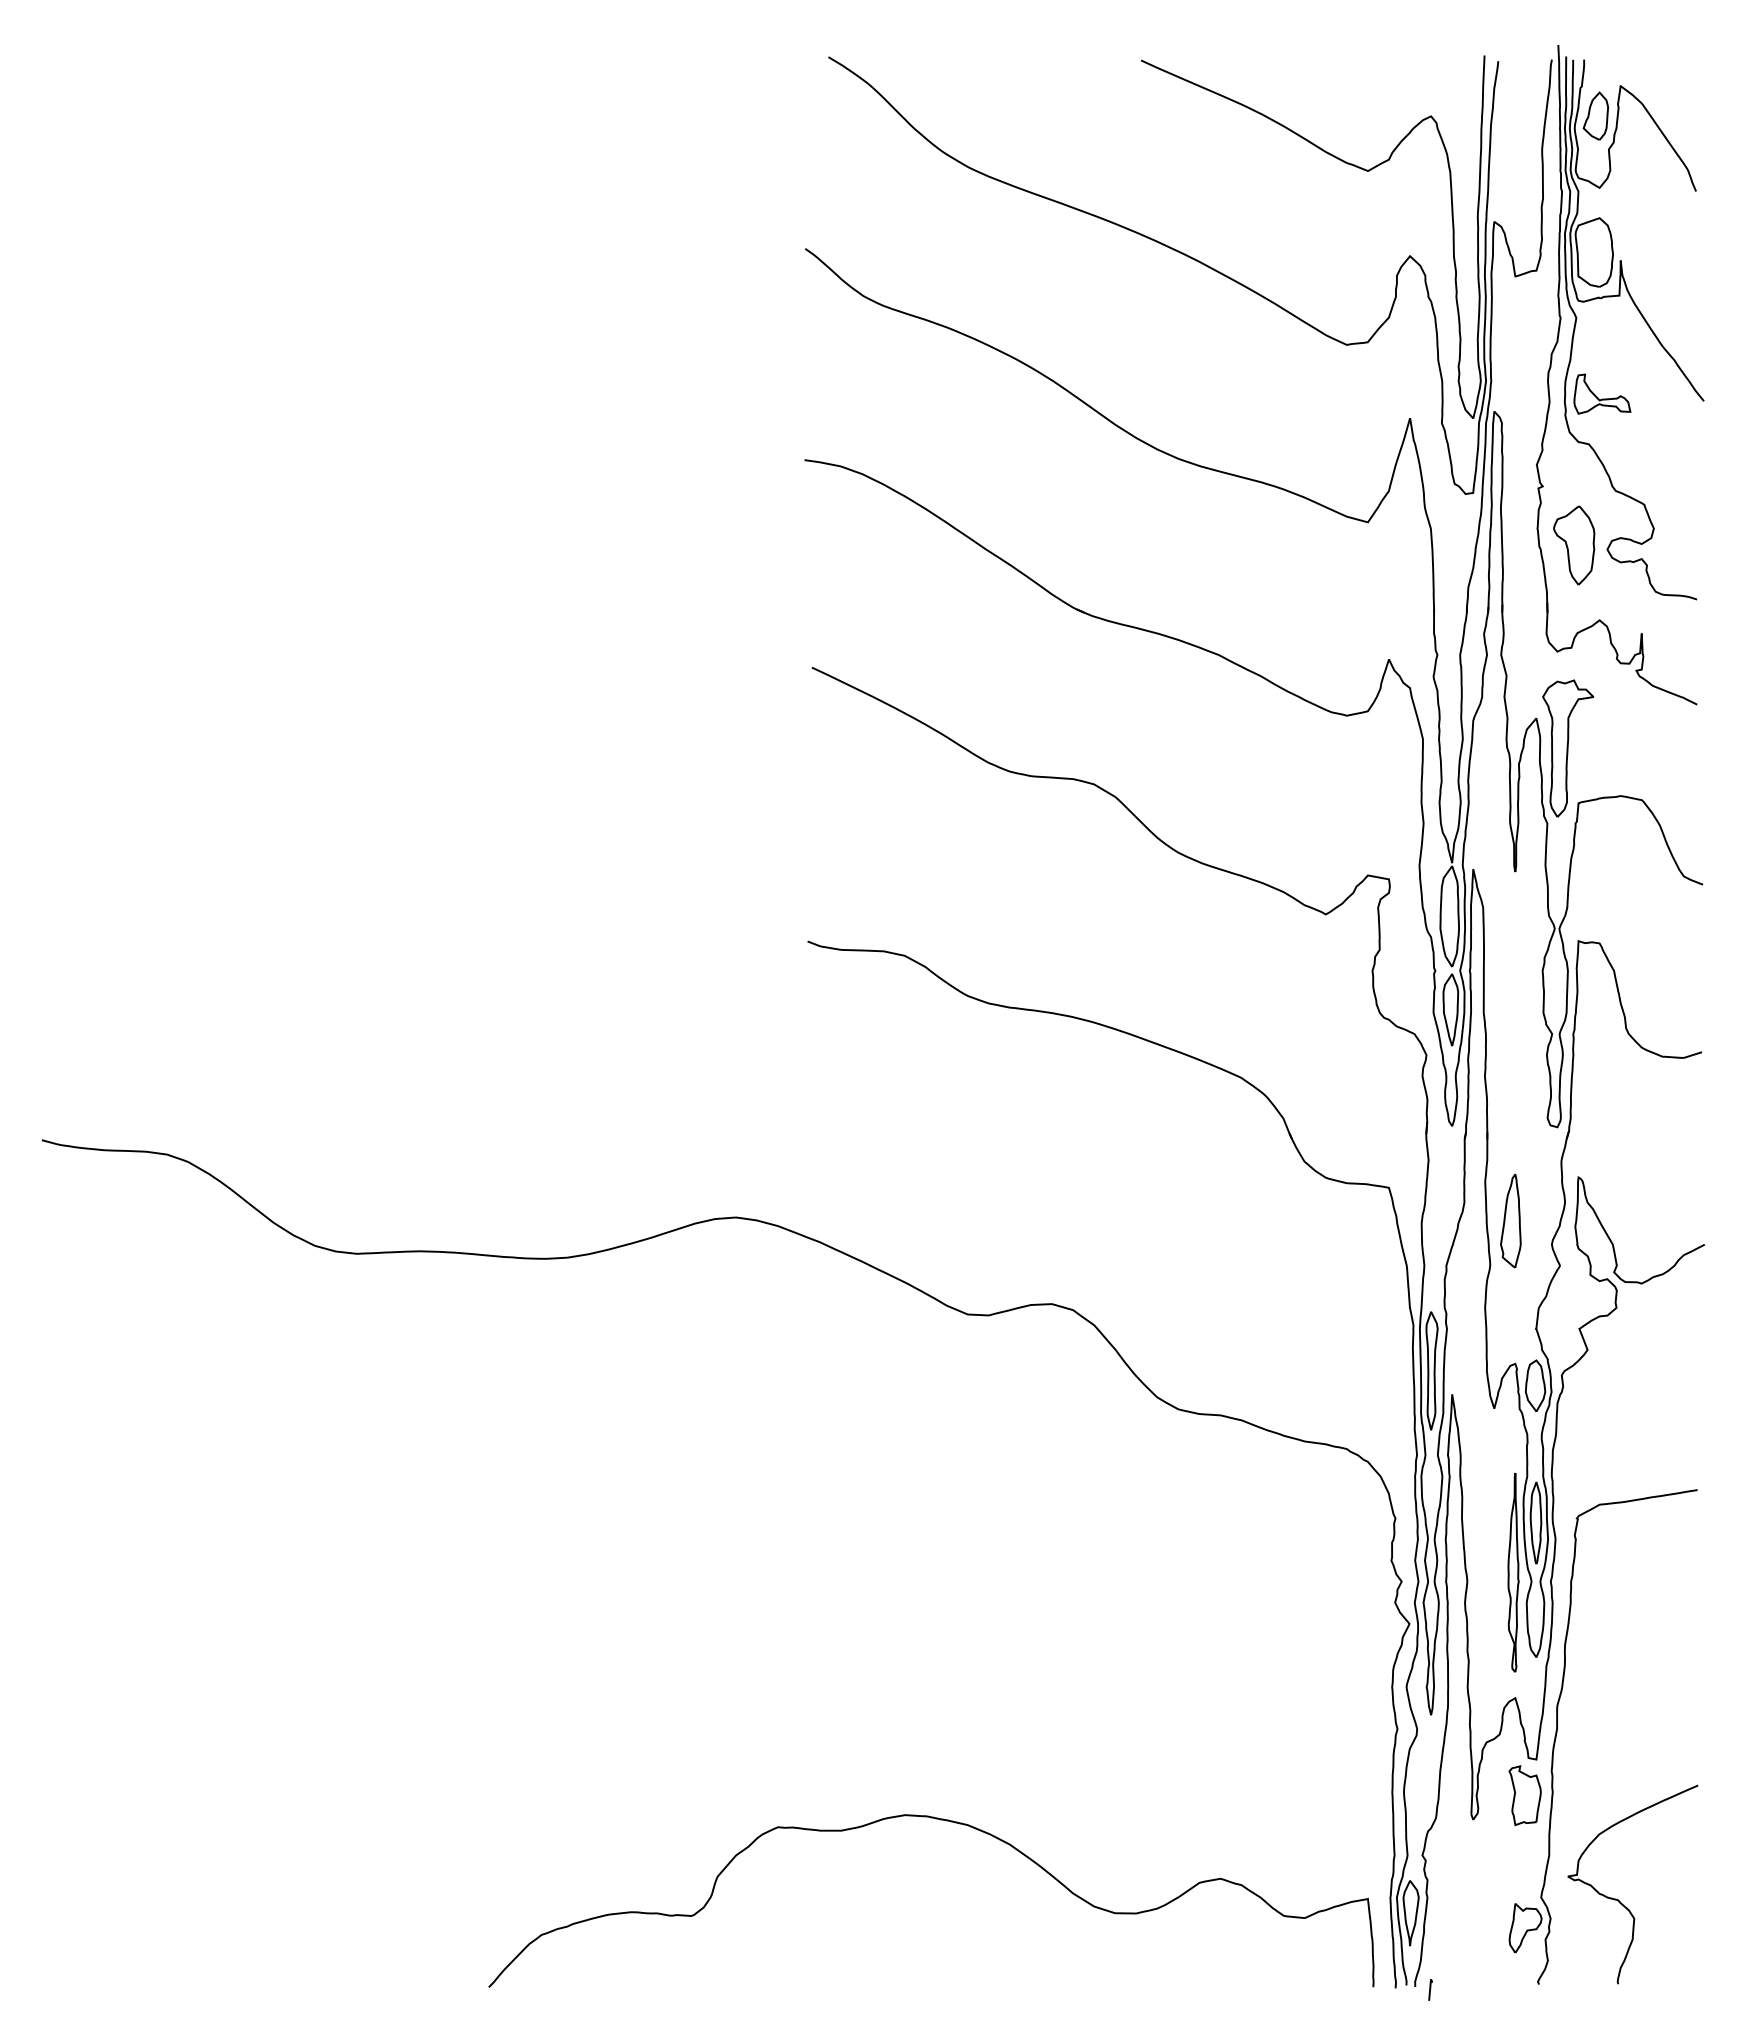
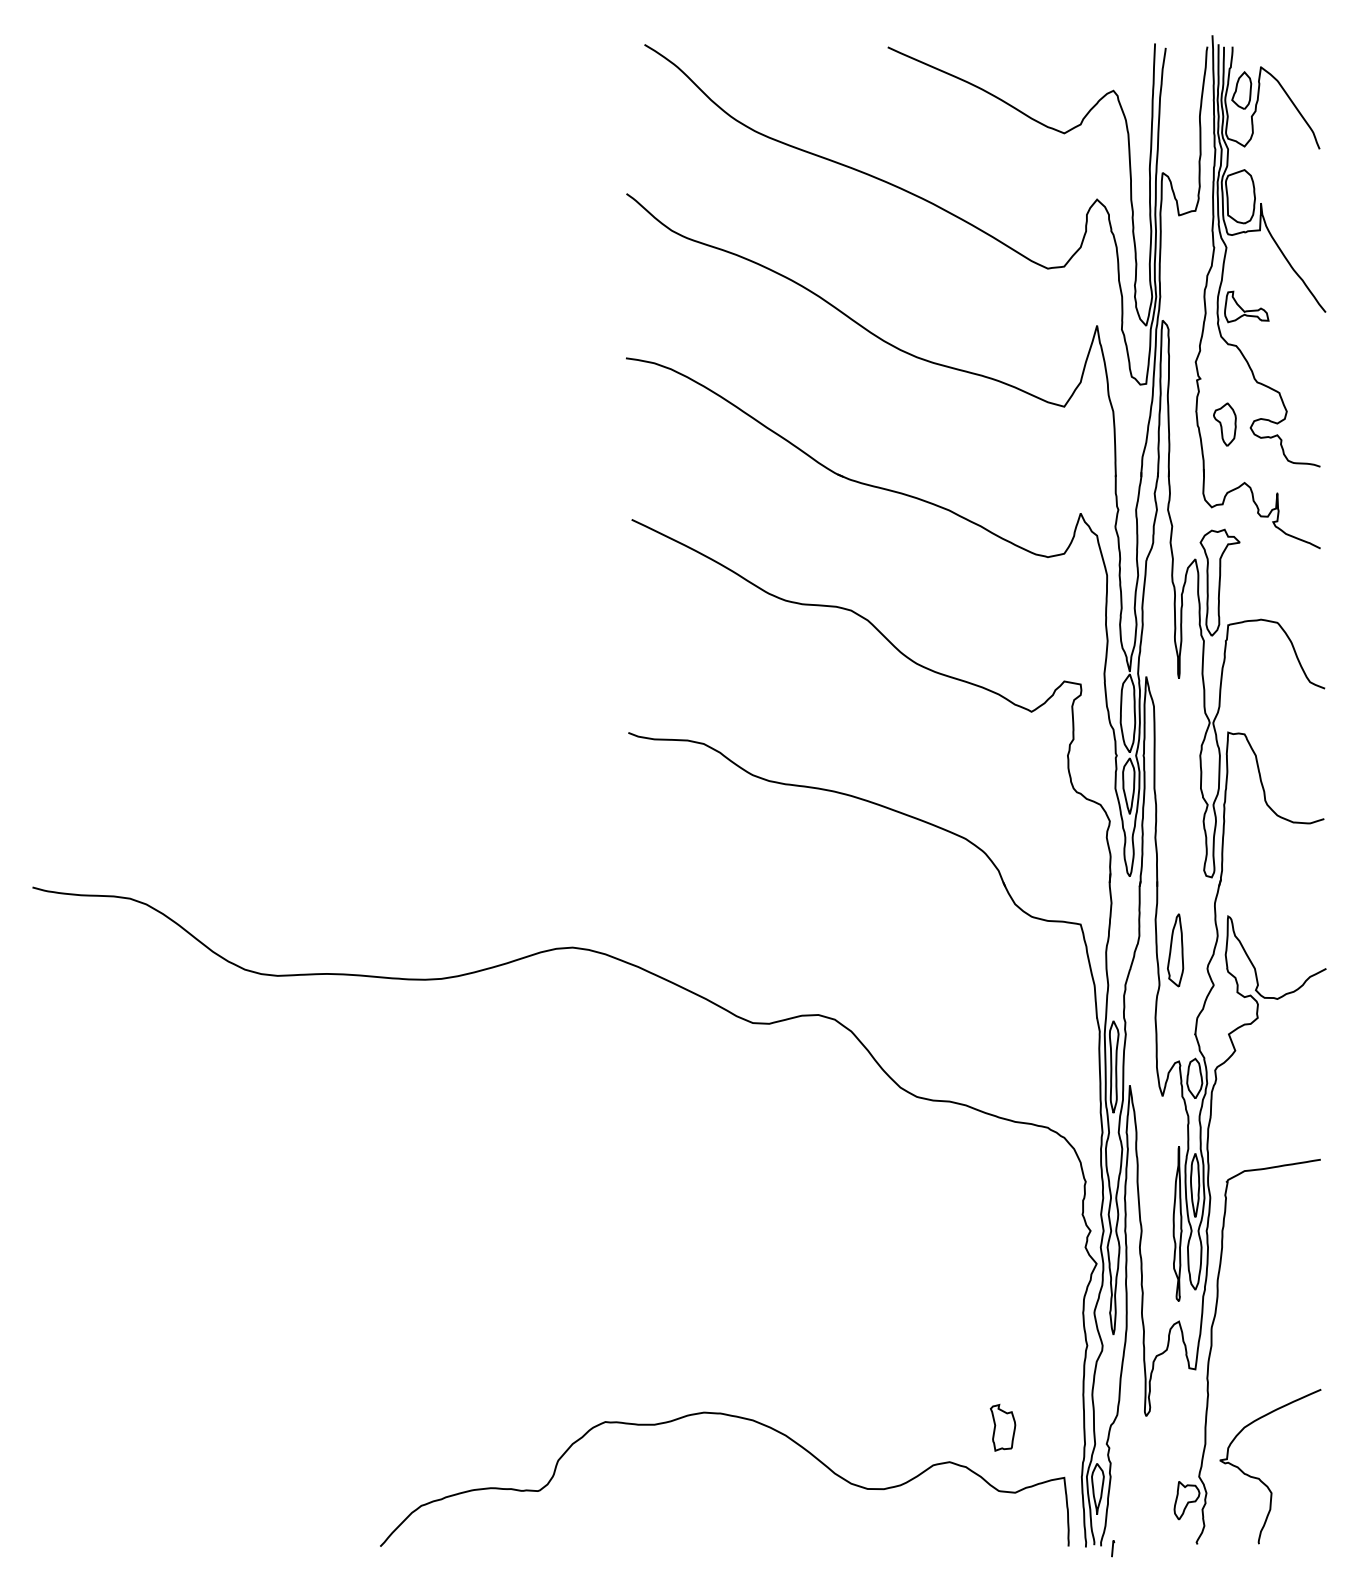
part: (1574, 545) -> (1225, 424), size x0.7
part: (1524, 1795) -> (1002, 1427), moved

